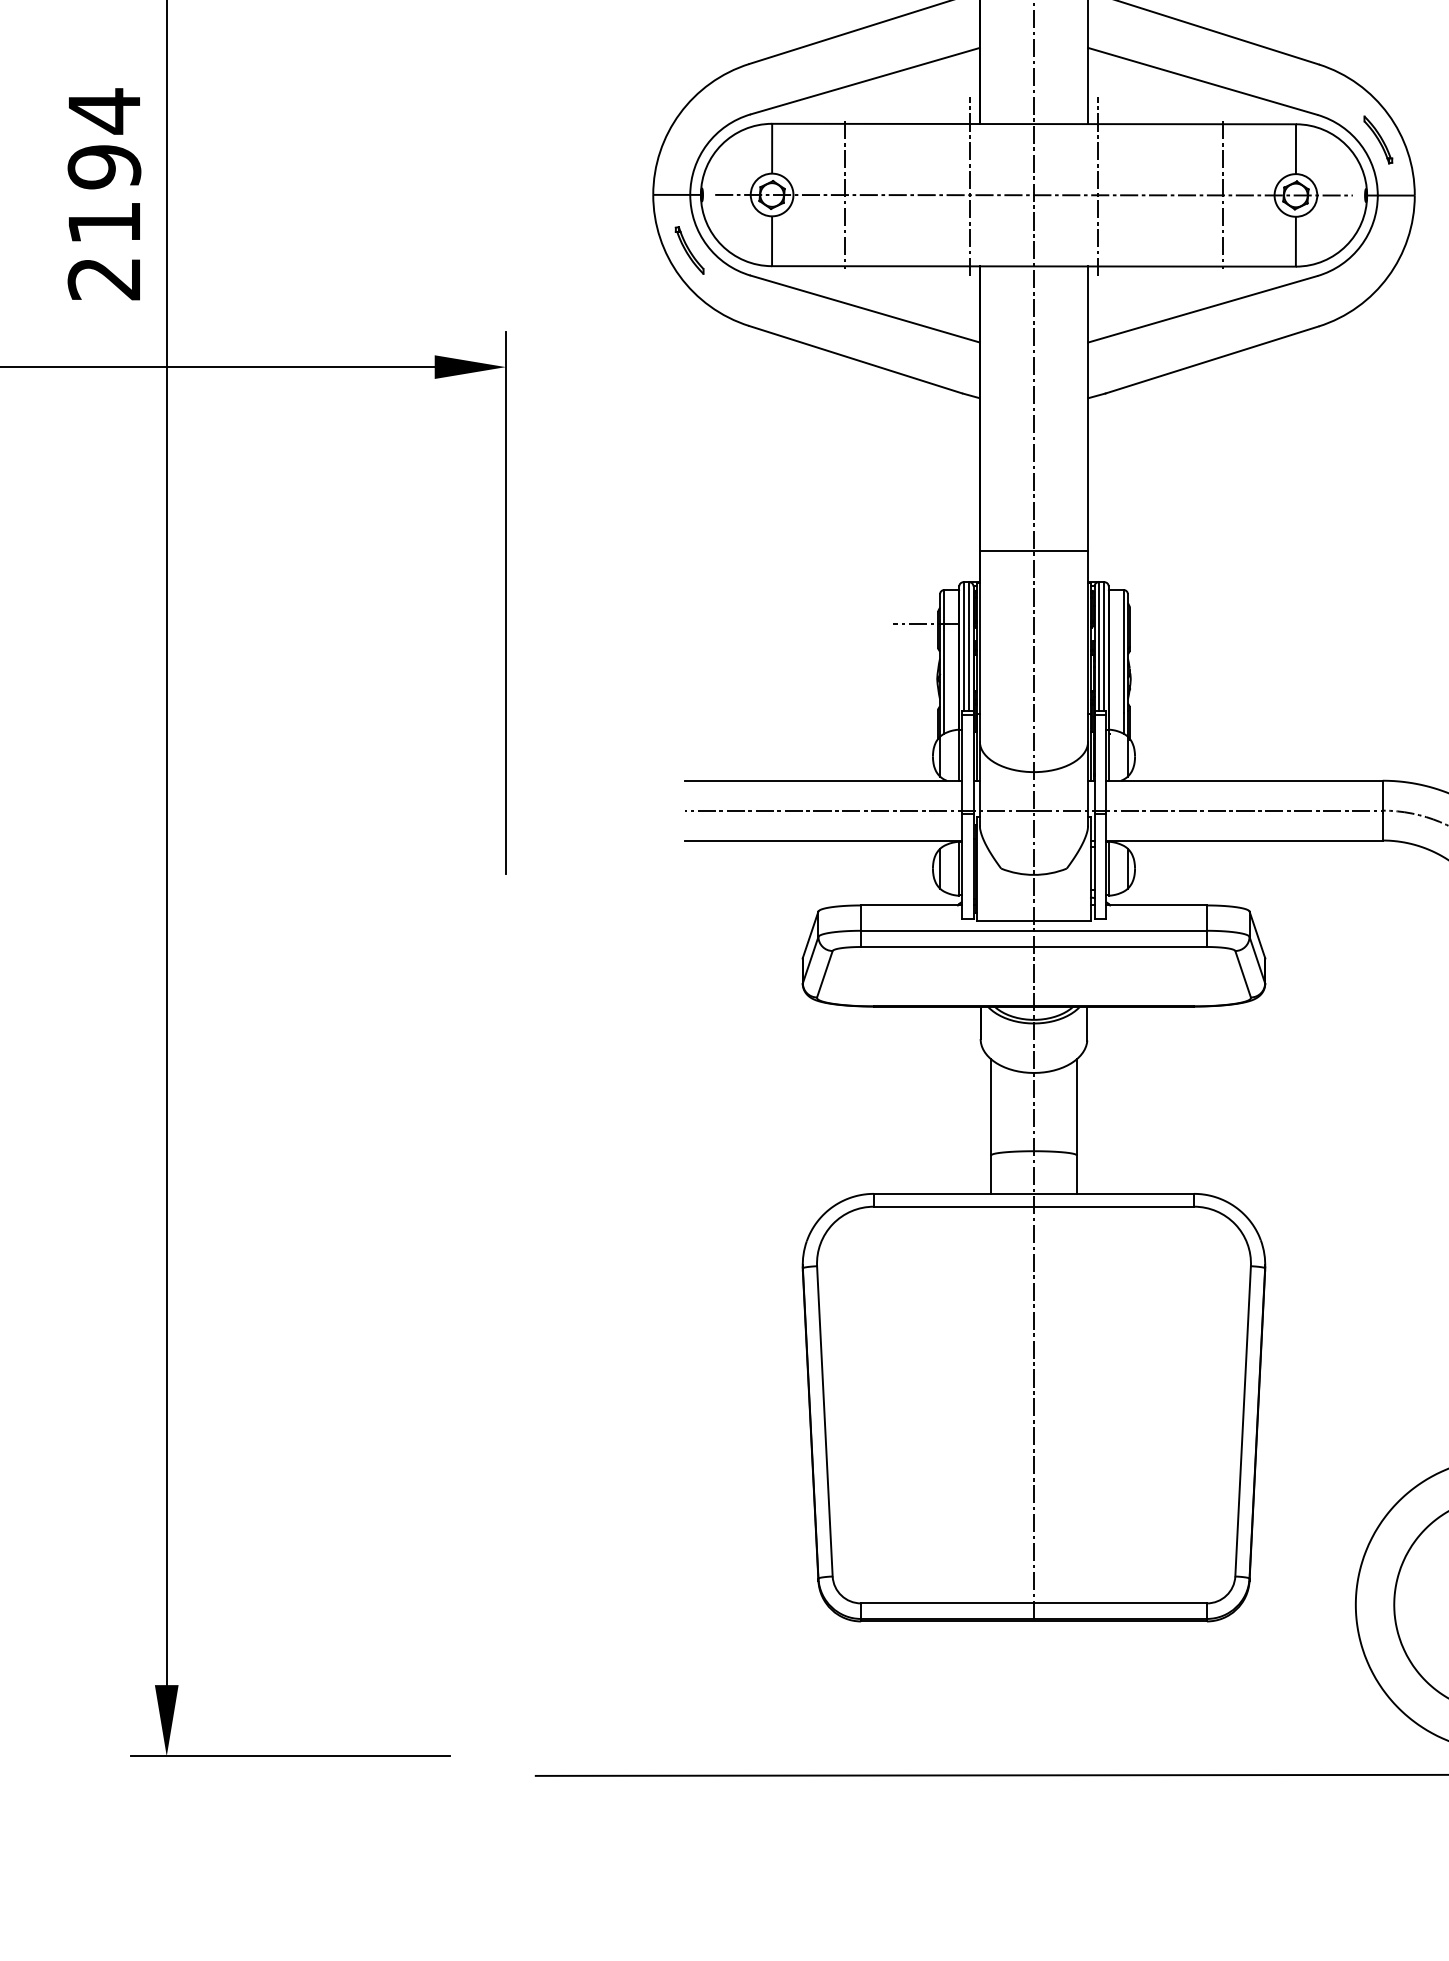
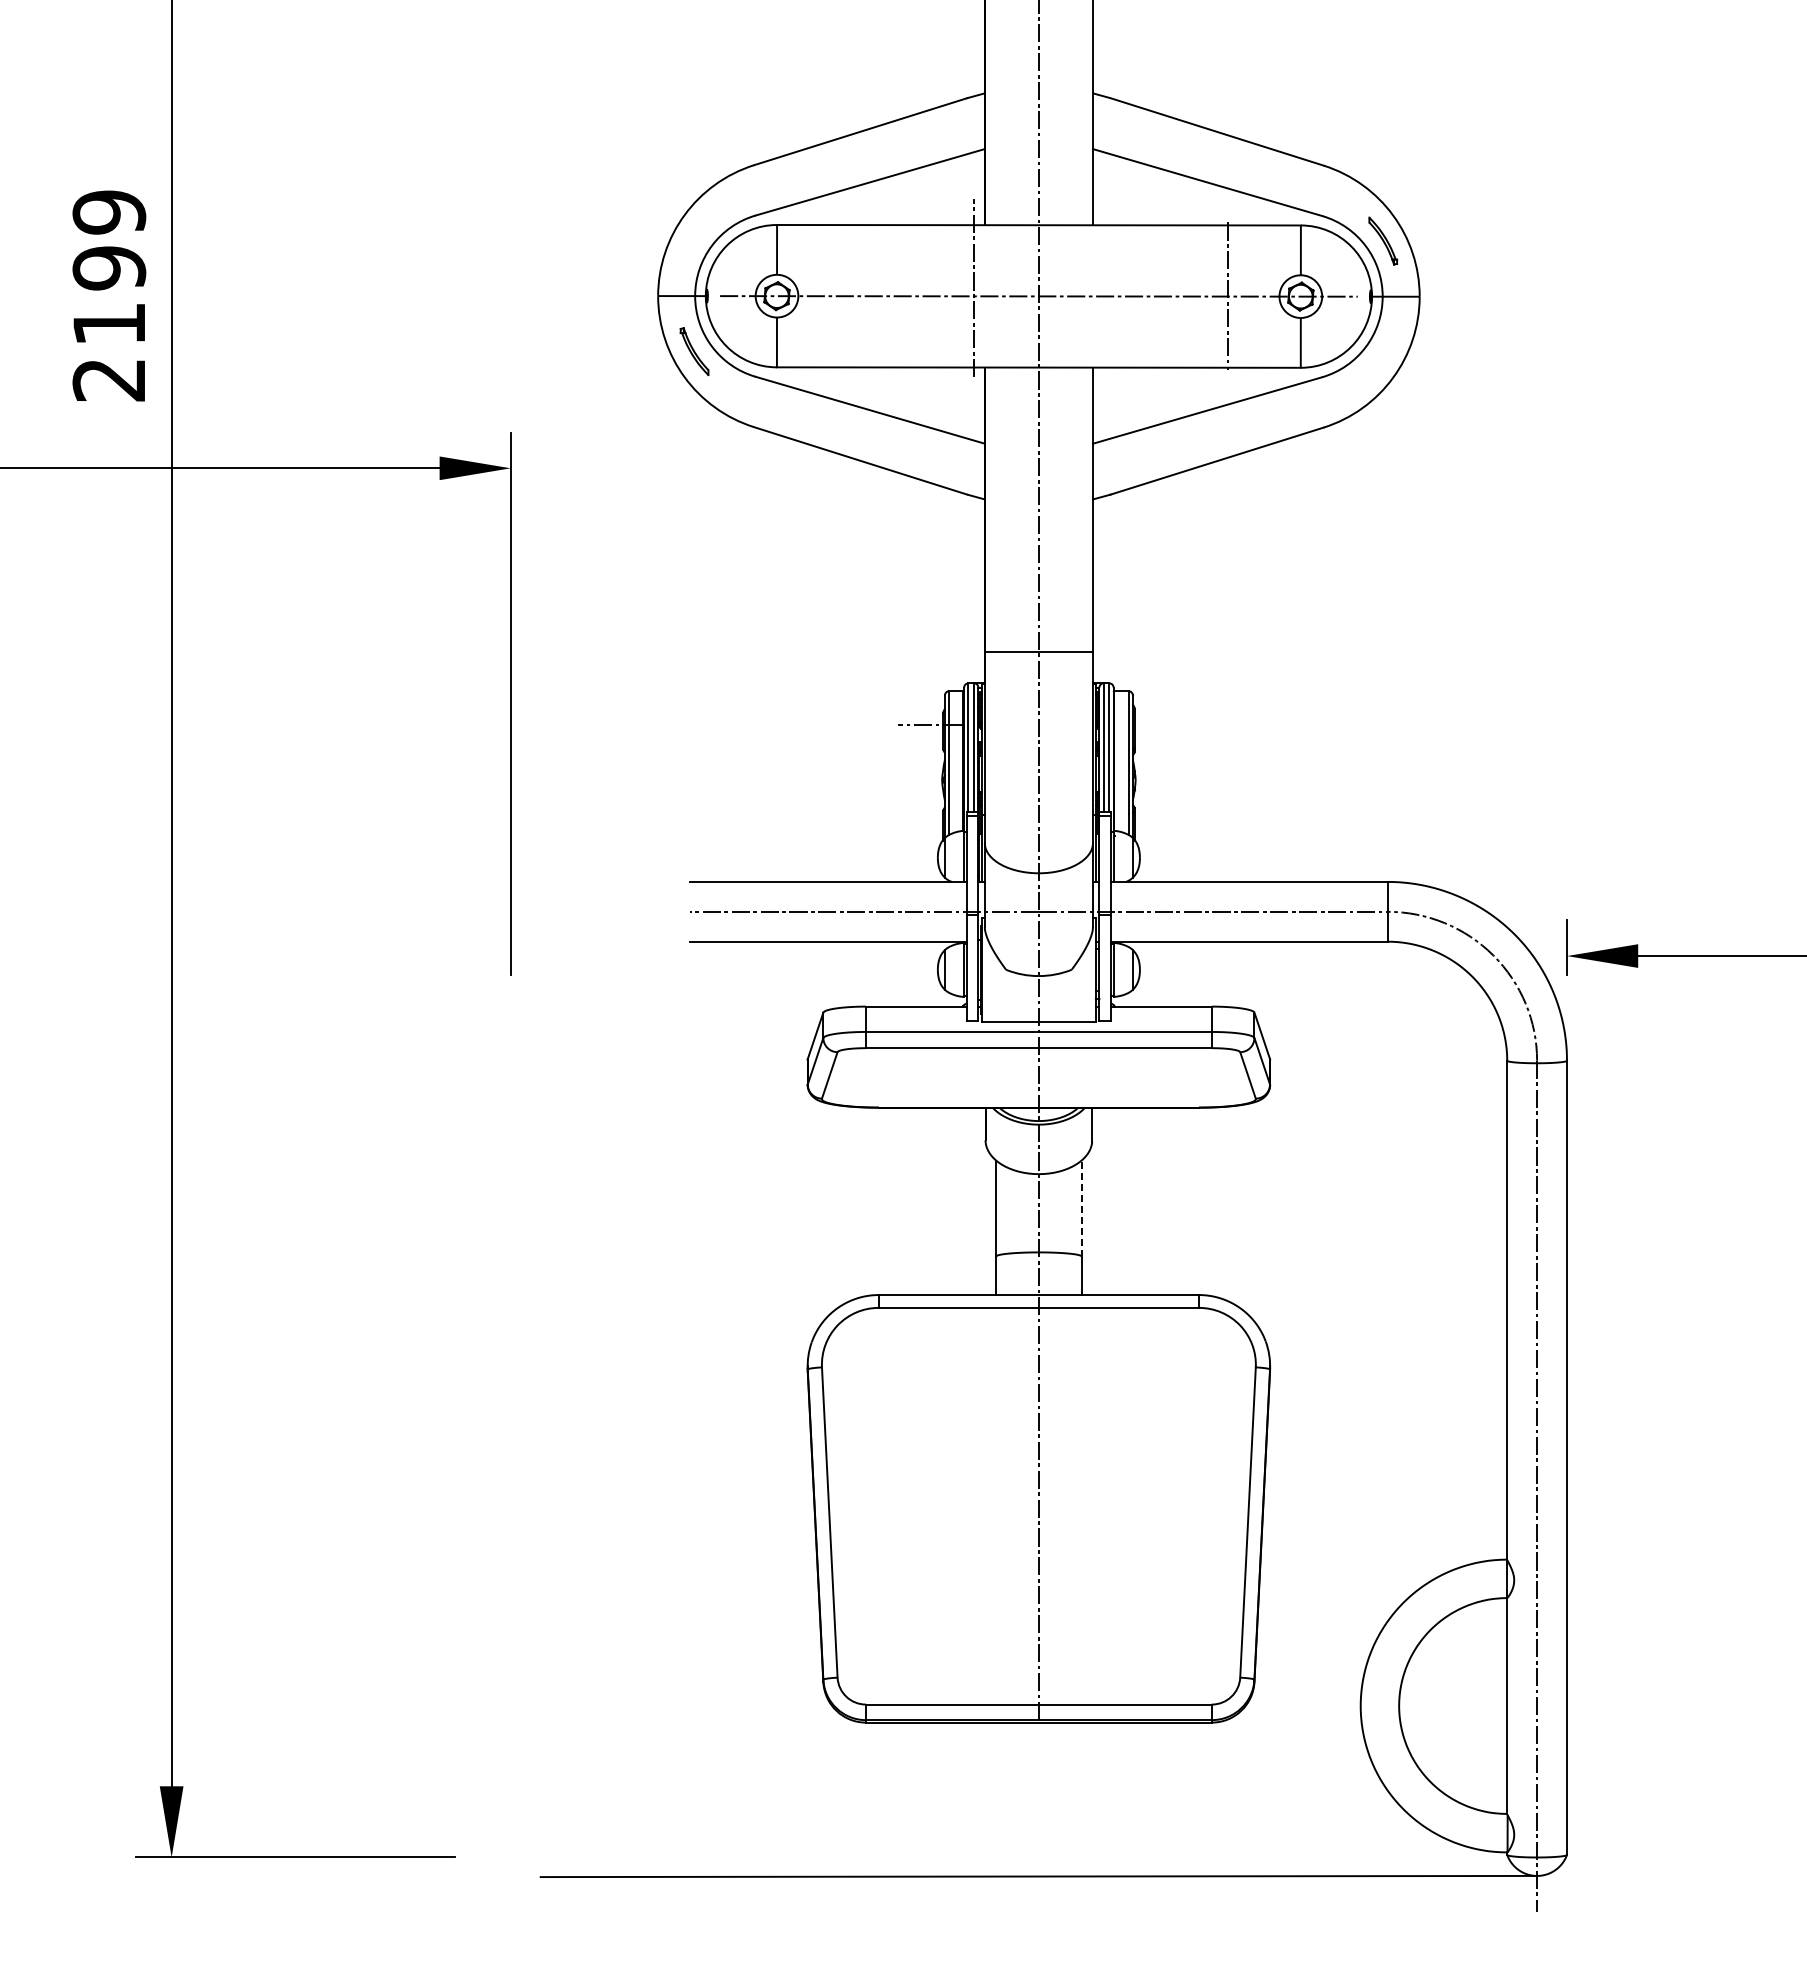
text: (104, 111) -> (109, 212), 2194 -> 2199
line: (1098, 186) -> (1103, 287), removed
line: (845, 194) -> (850, 295), removed
line: (1076, 1107) -> (1081, 1208), solid -> dashed

